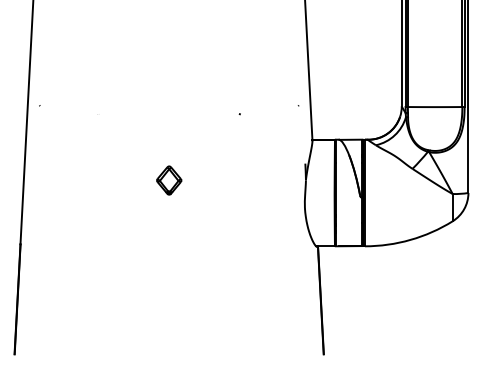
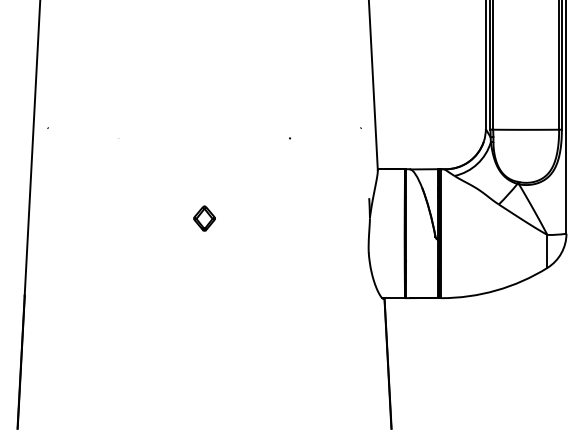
part: (169, 180) -> (204, 218), size x0.71

